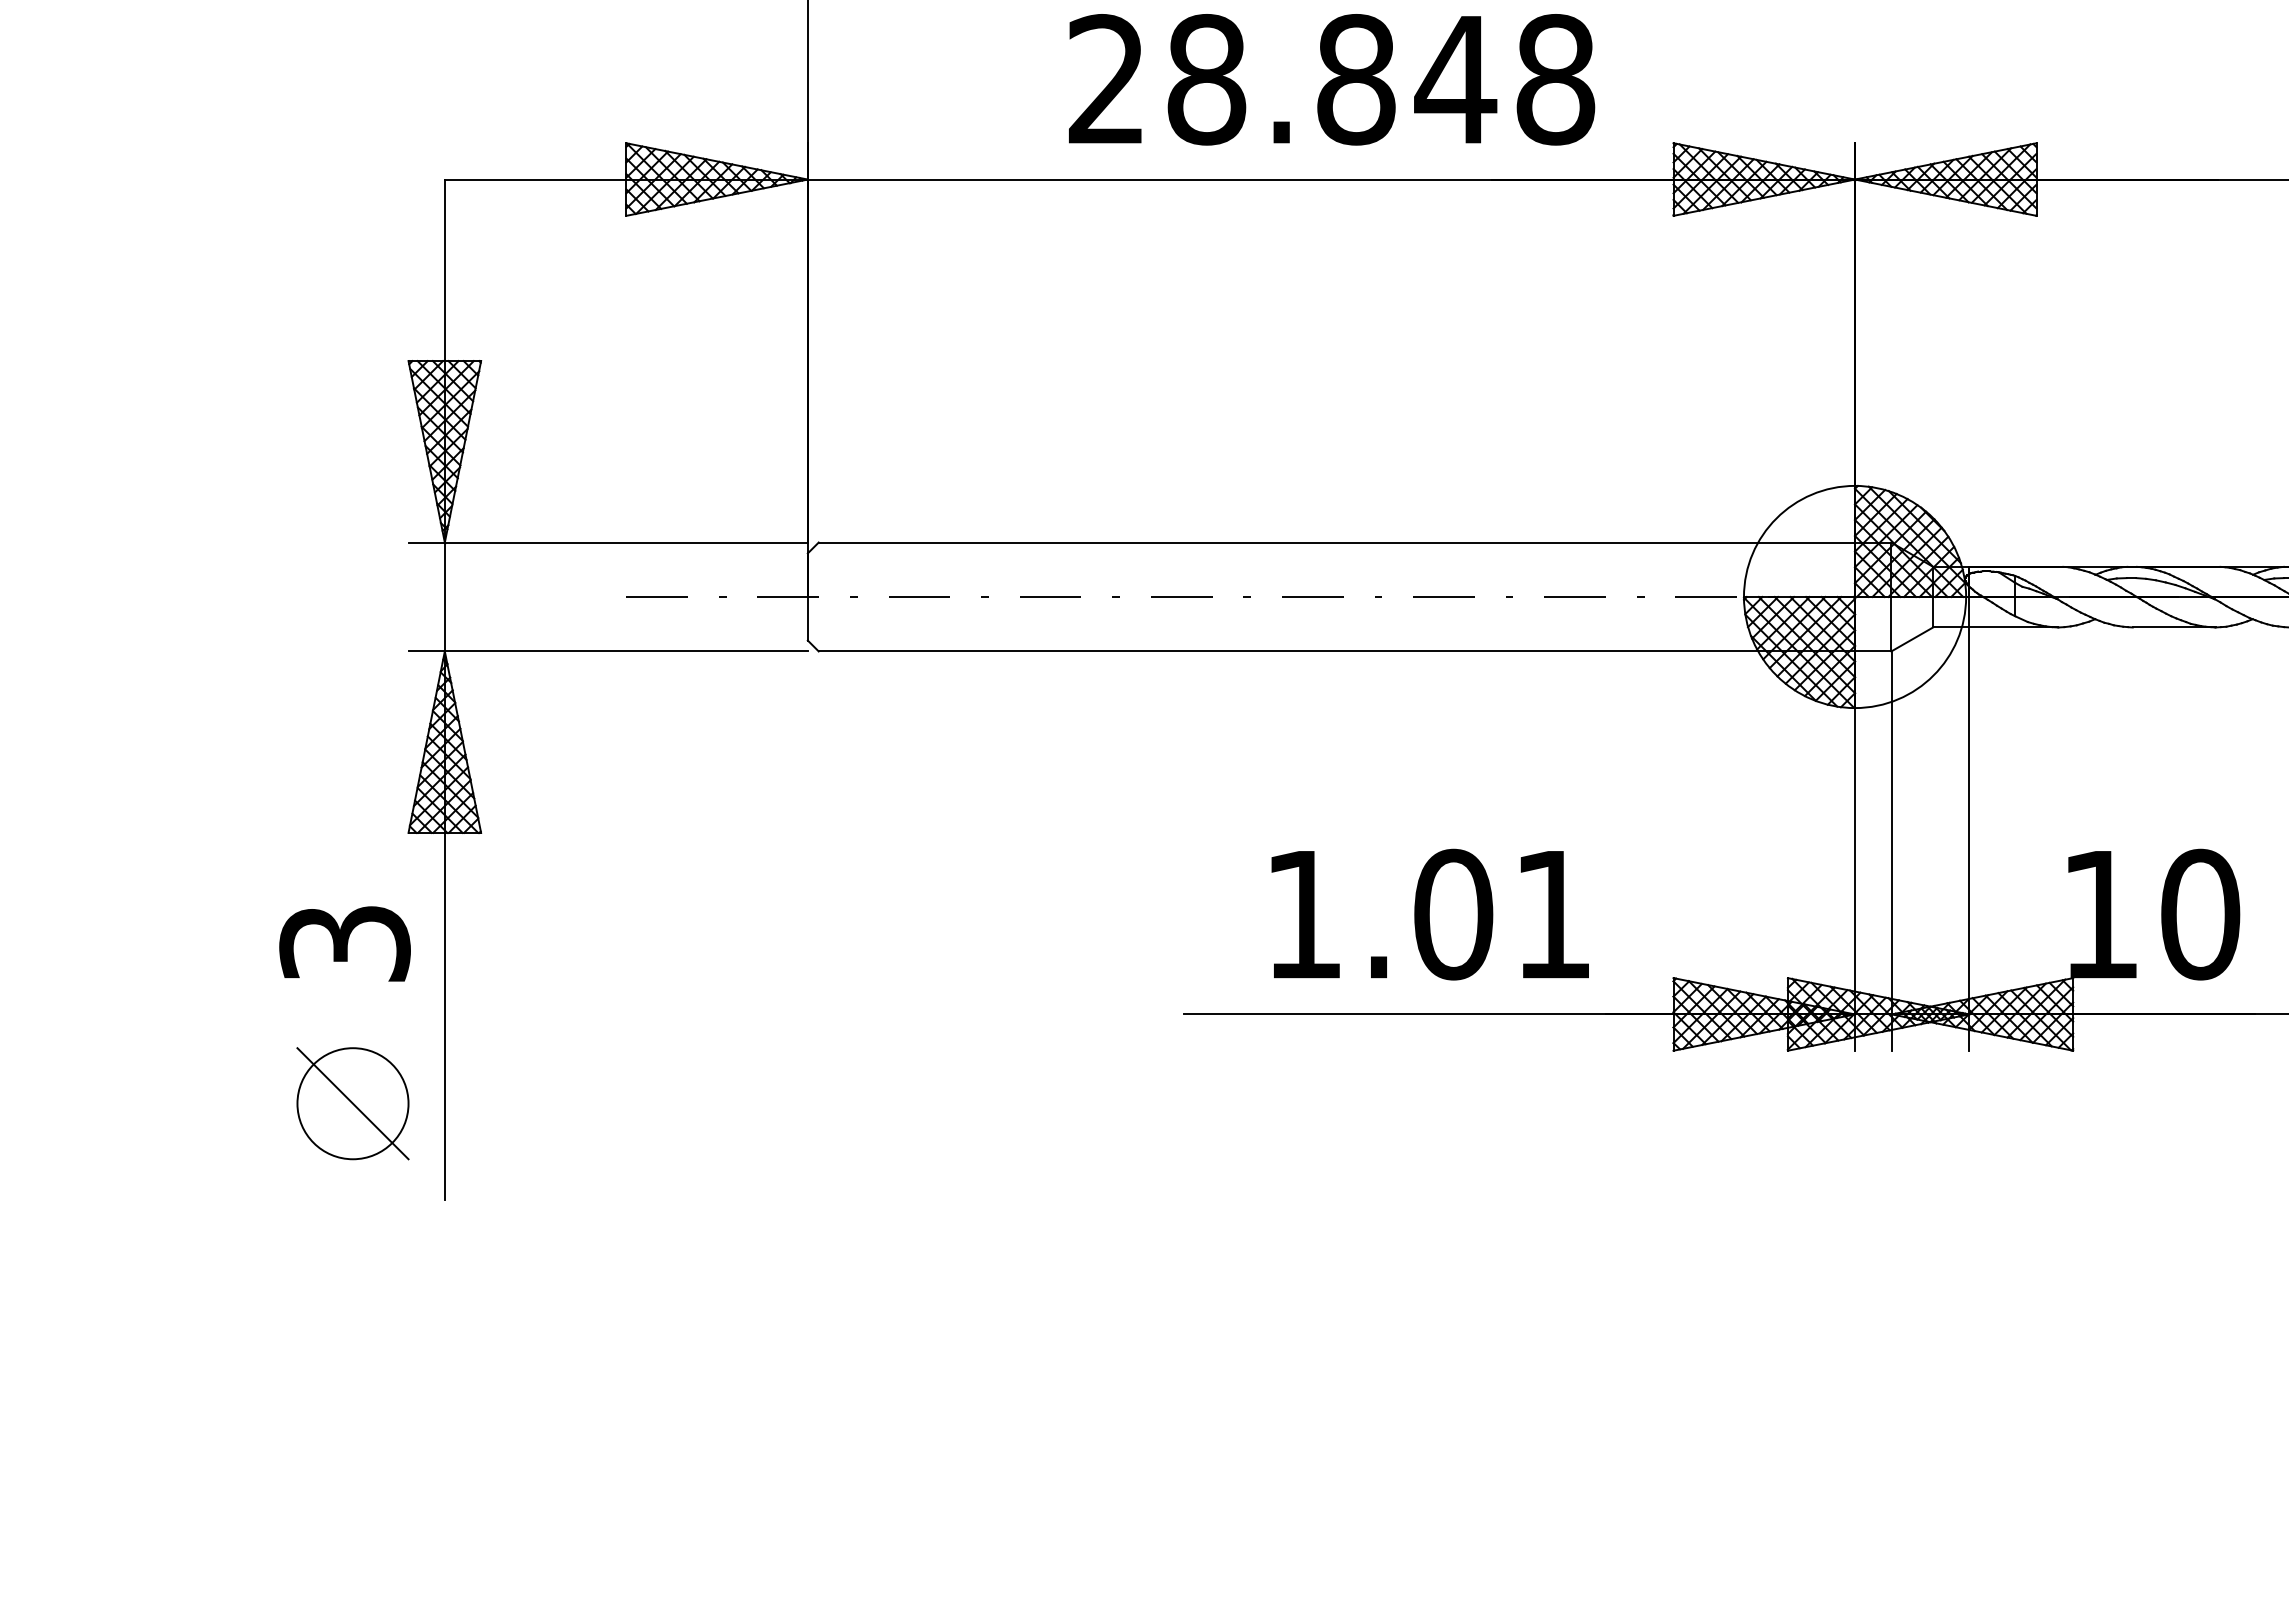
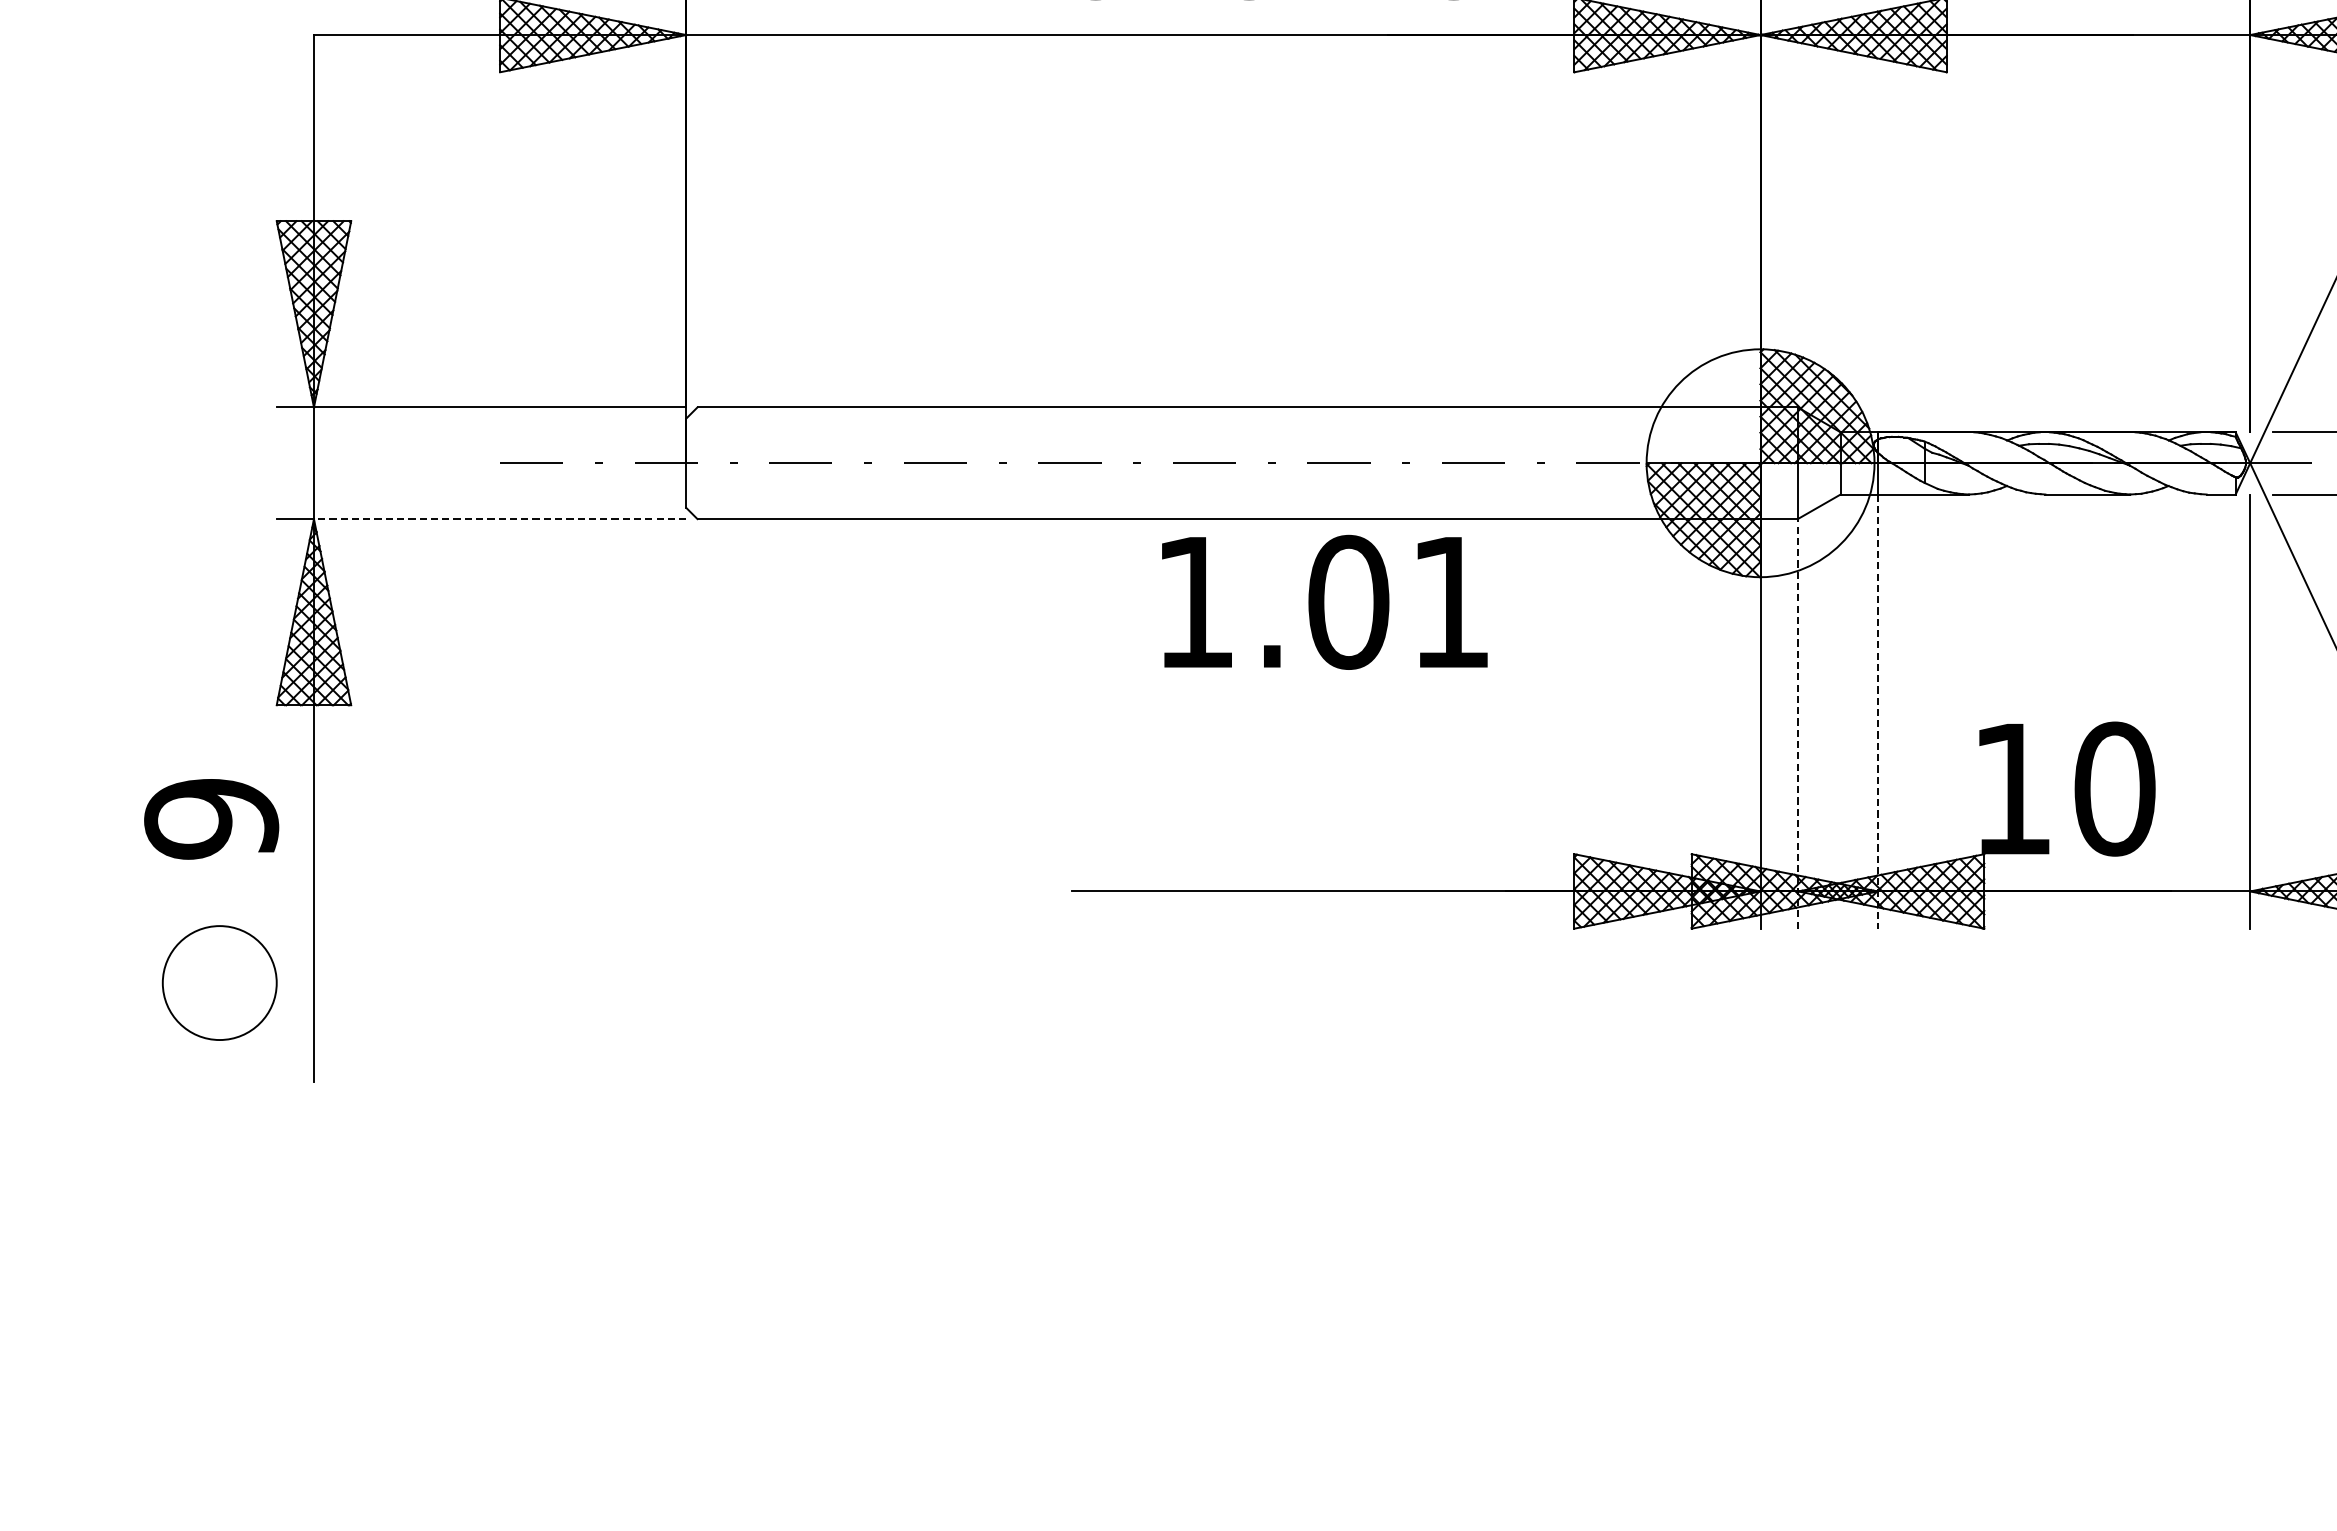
line: (625, 651) -> (499, 519), solid -> dashed
line: (1969, 839) -> (1877, 712), solid -> dashed
line: (1891, 851) -> (1797, 724), solid -> dashed
text: (1429, 914) -> (1324, 602), moved
text: (344, 943) -> (211, 818), 3 -> 9
line: (352, 1103) -> (219, 982), removed

